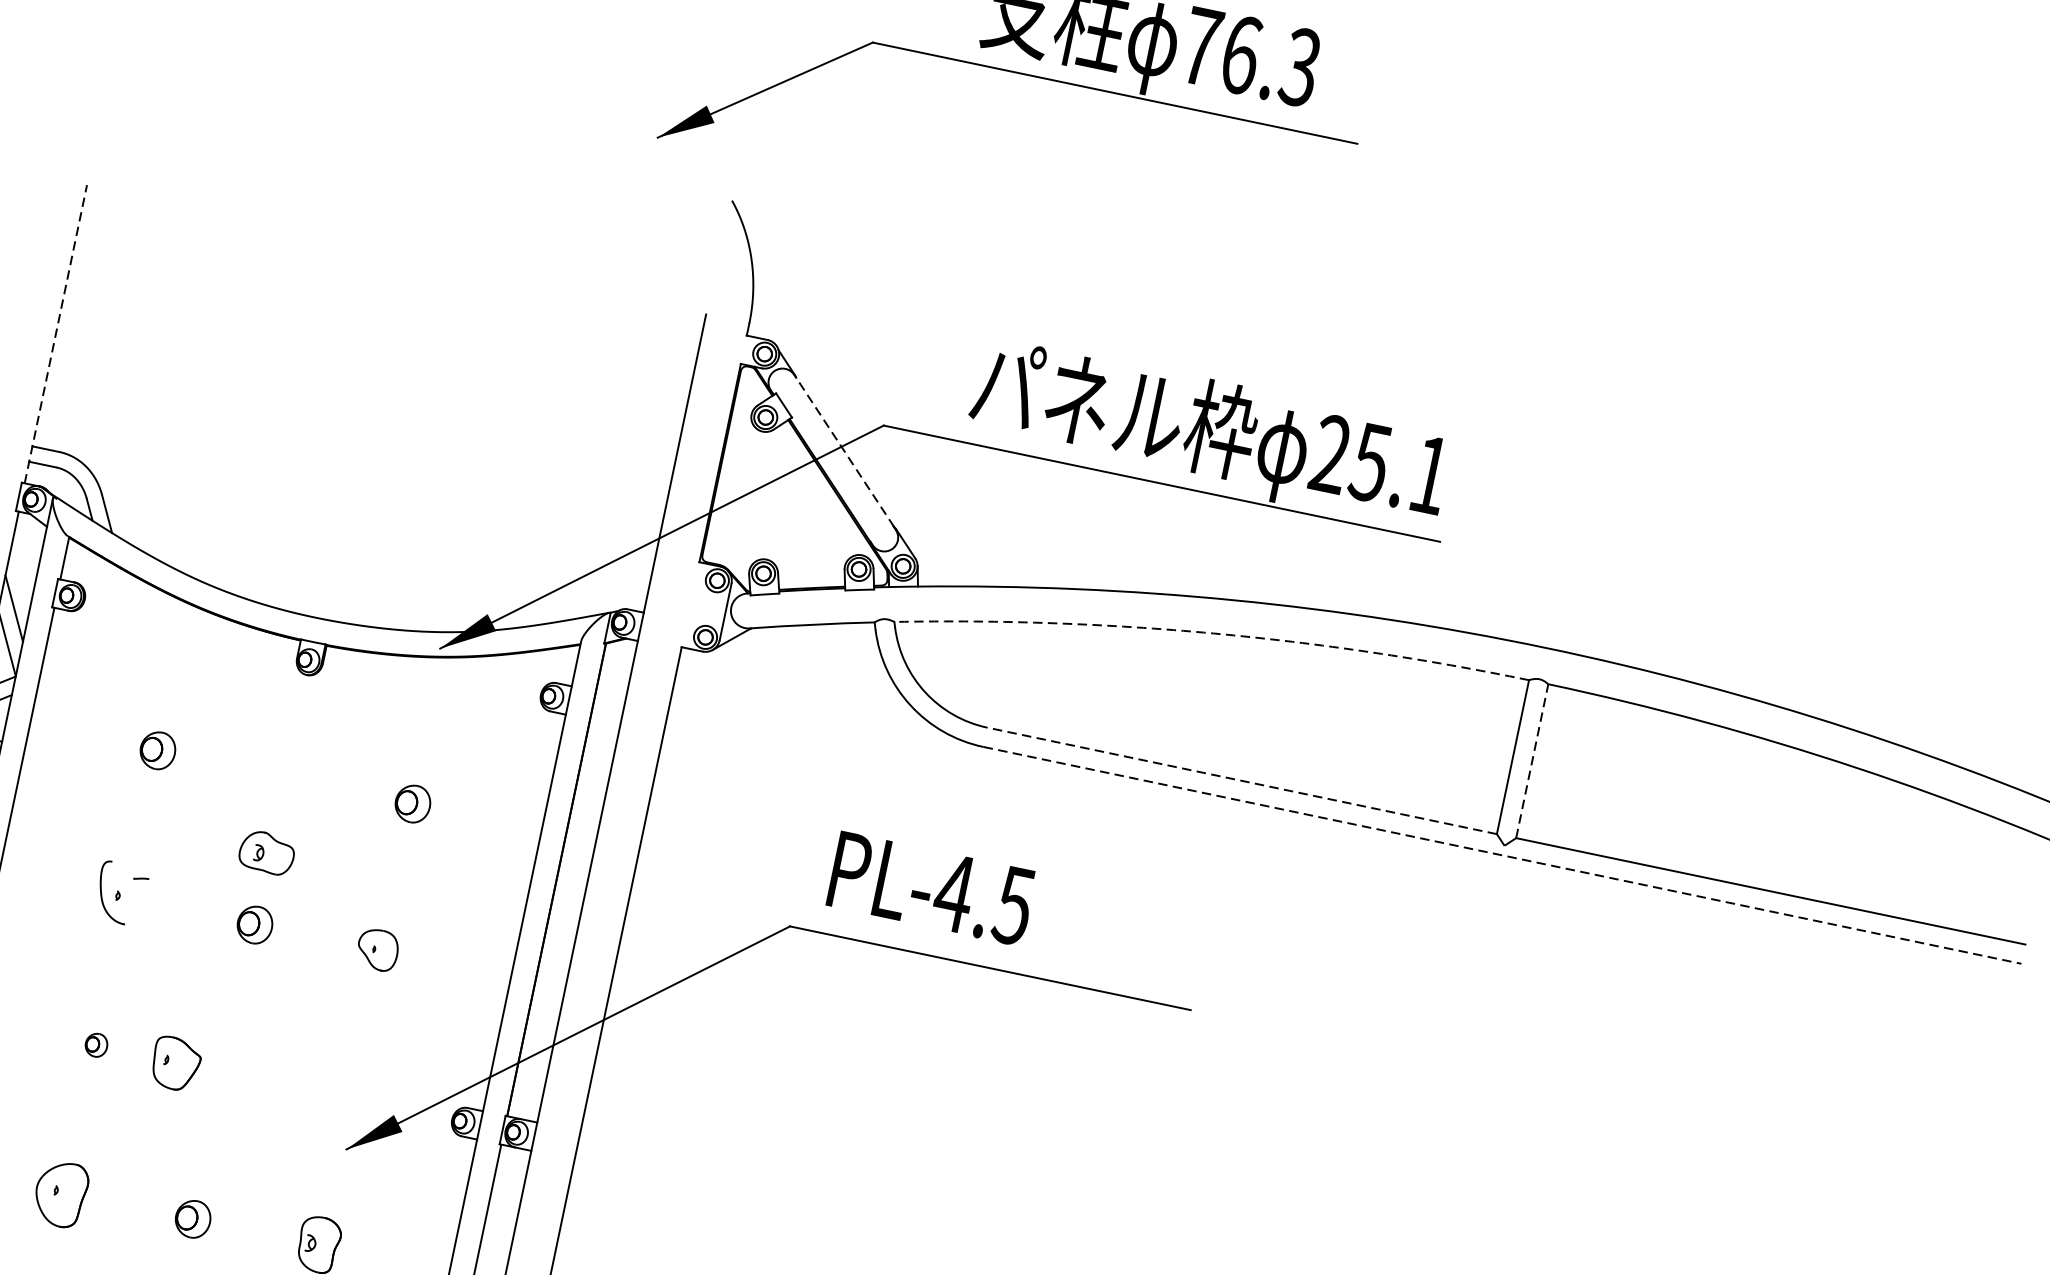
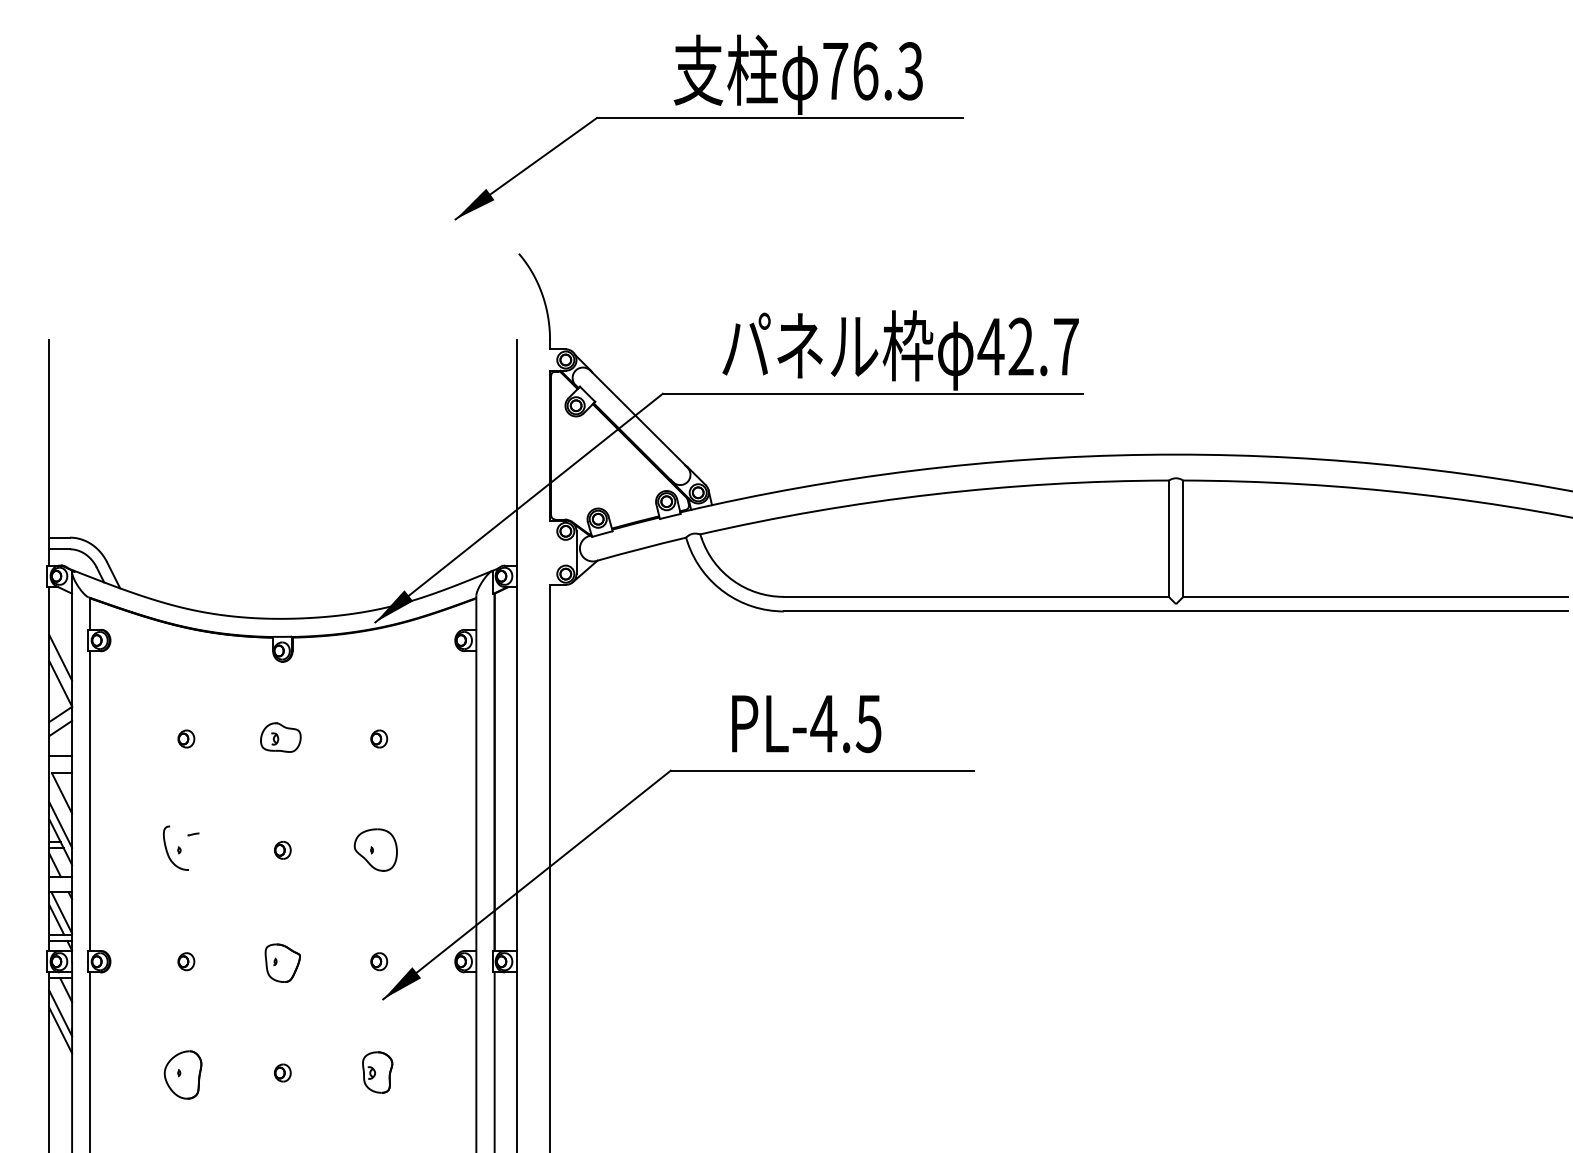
line: (56, 333) -> (49, 452), dashed -> solid
line: (844, 451) -> (638, 418), dashed -> solid
text: (1379, 463) -> (1027, 346), 25.1 -> 42.7
arc: (1213, 633) -> (933, 494), dashed -> solid
part: (158, 749) -> (186, 738), size x0.62
line: (1532, 760) -> (1183, 538), dashed -> solid
line: (1241, 780) -> (975, 596), dashed -> solid
part: (413, 803) -> (379, 738), size x0.62
part: (266, 852) -> (280, 737), moved
line: (1503, 855) -> (1176, 611), dashed -> solid
text: (931, 889) -> (806, 724), moved
part: (254, 923) -> (282, 849), size x0.62
part: (377, 949) -> (375, 849), size x1.43
part: (175, 1062) -> (282, 962), moved
part: (352, 1098) -> (379, 961), added
part: (193, 1218) -> (282, 1072), size x0.62

